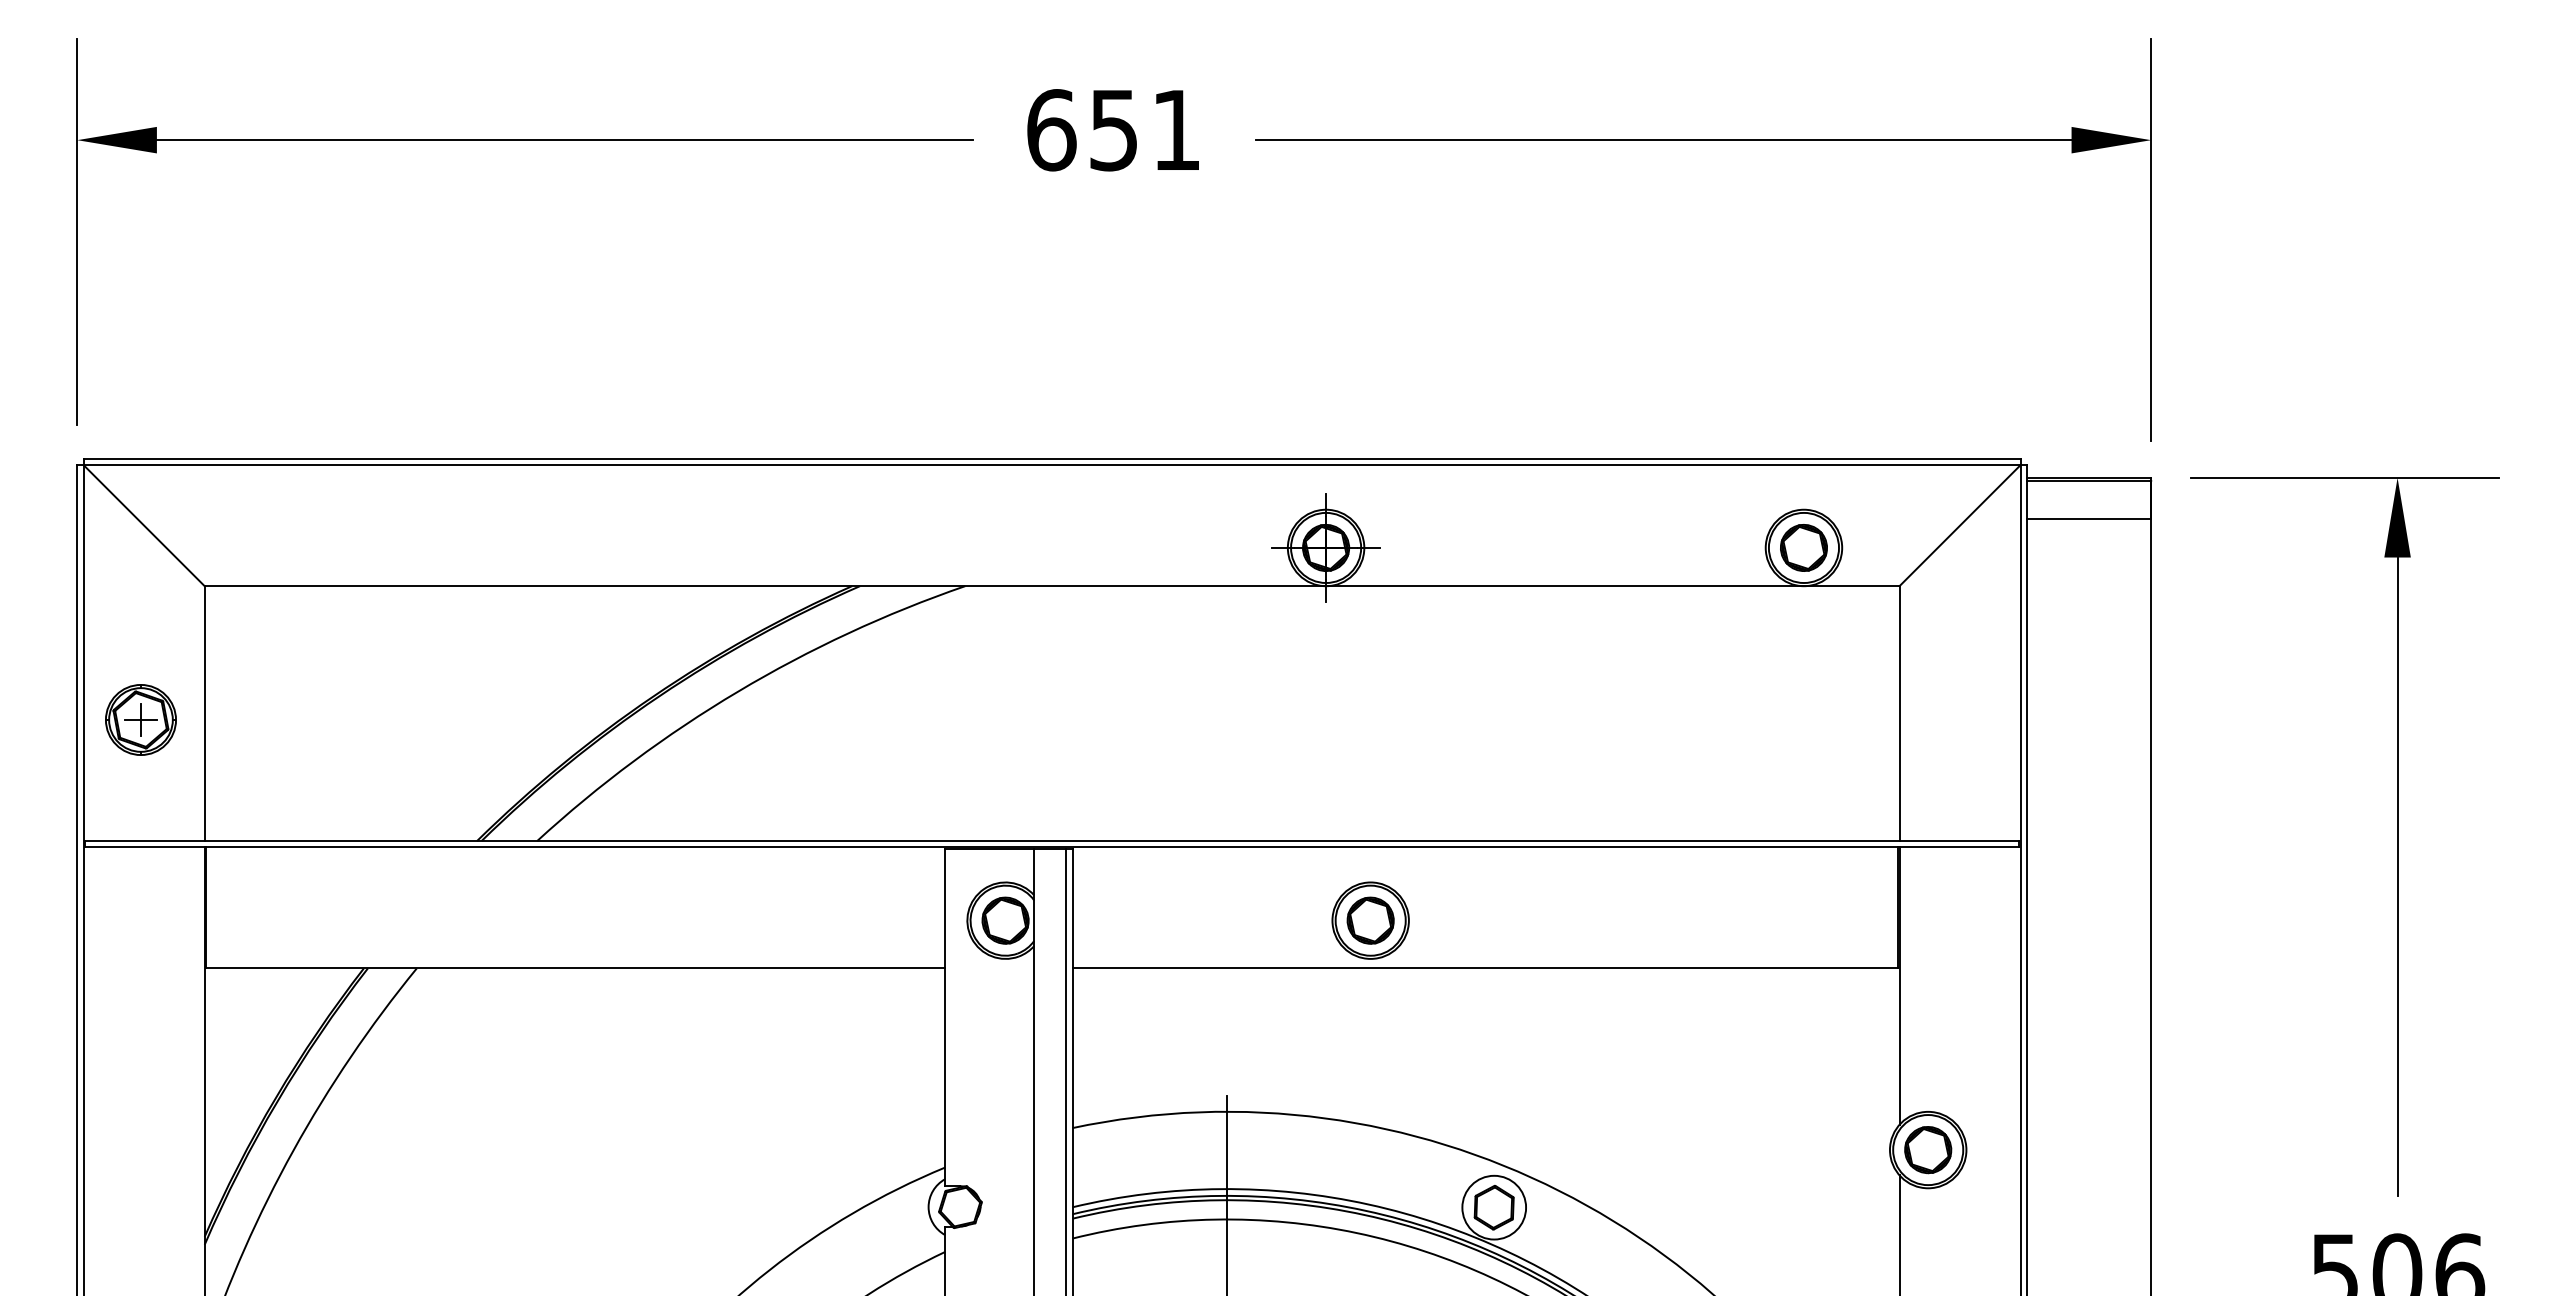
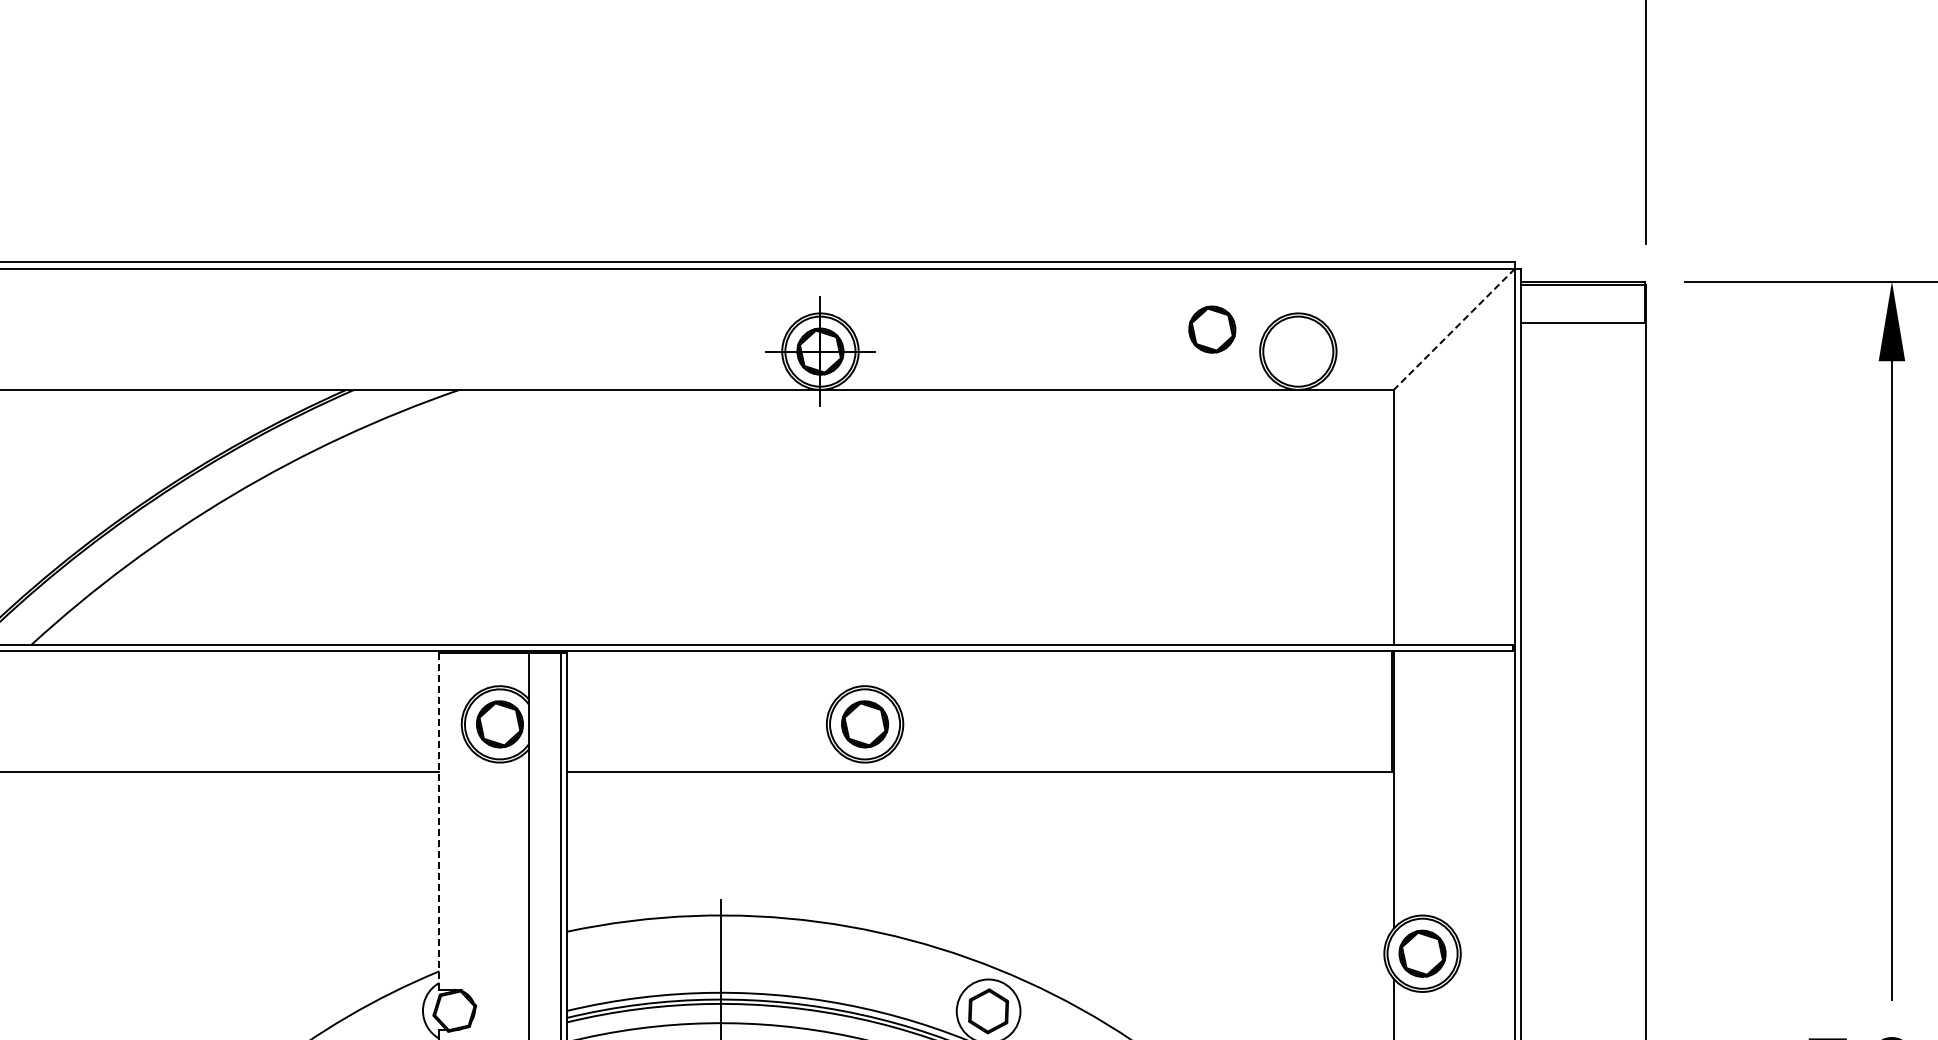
line: (1960, 525) -> (1454, 329), solid -> dashed
part: (1803, 547) -> (1211, 329), moved
line: (945, 1017) -> (439, 821), solid -> dashed

